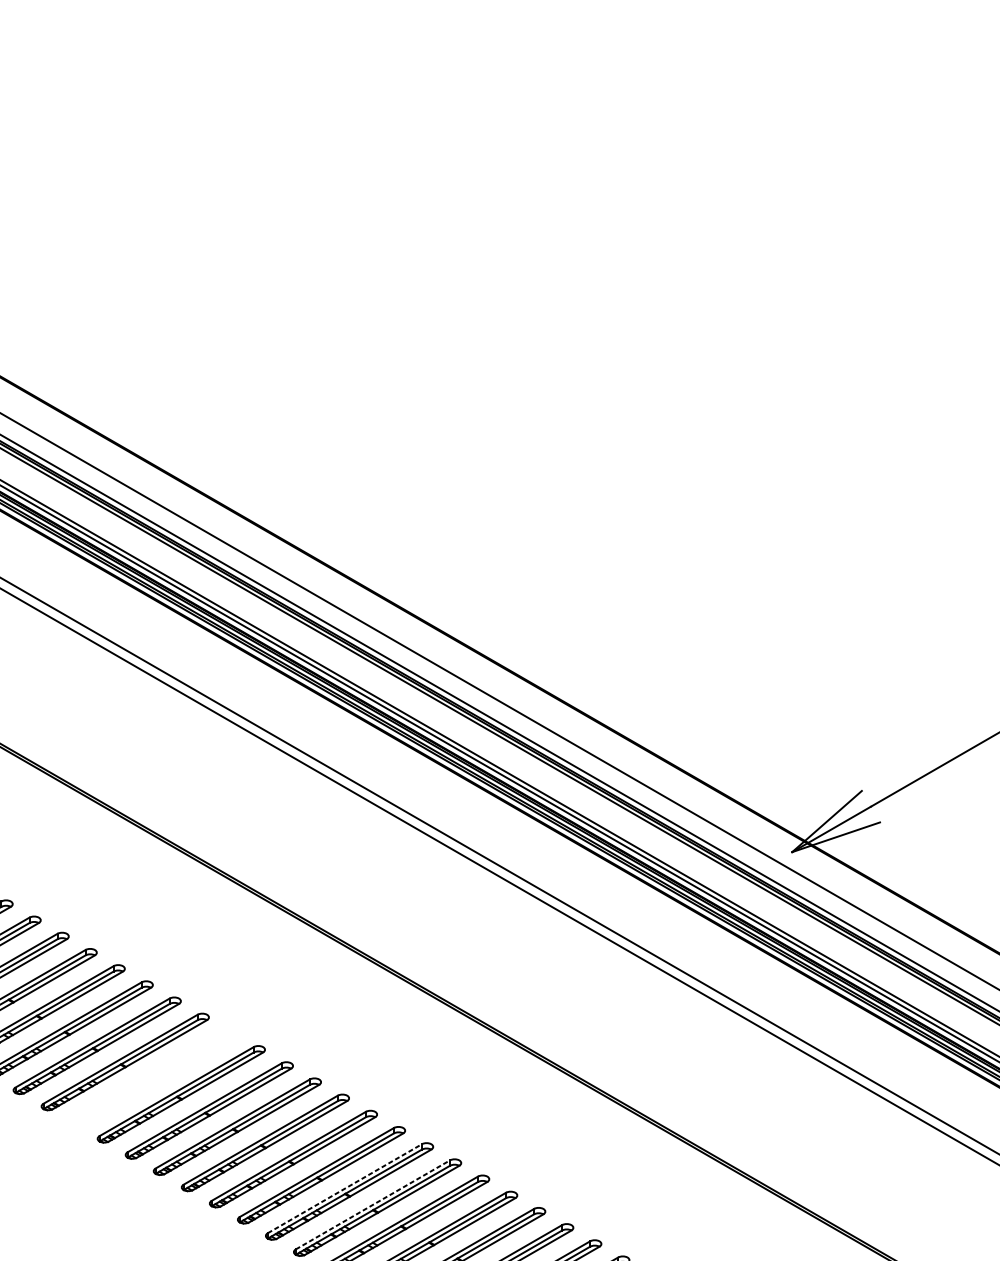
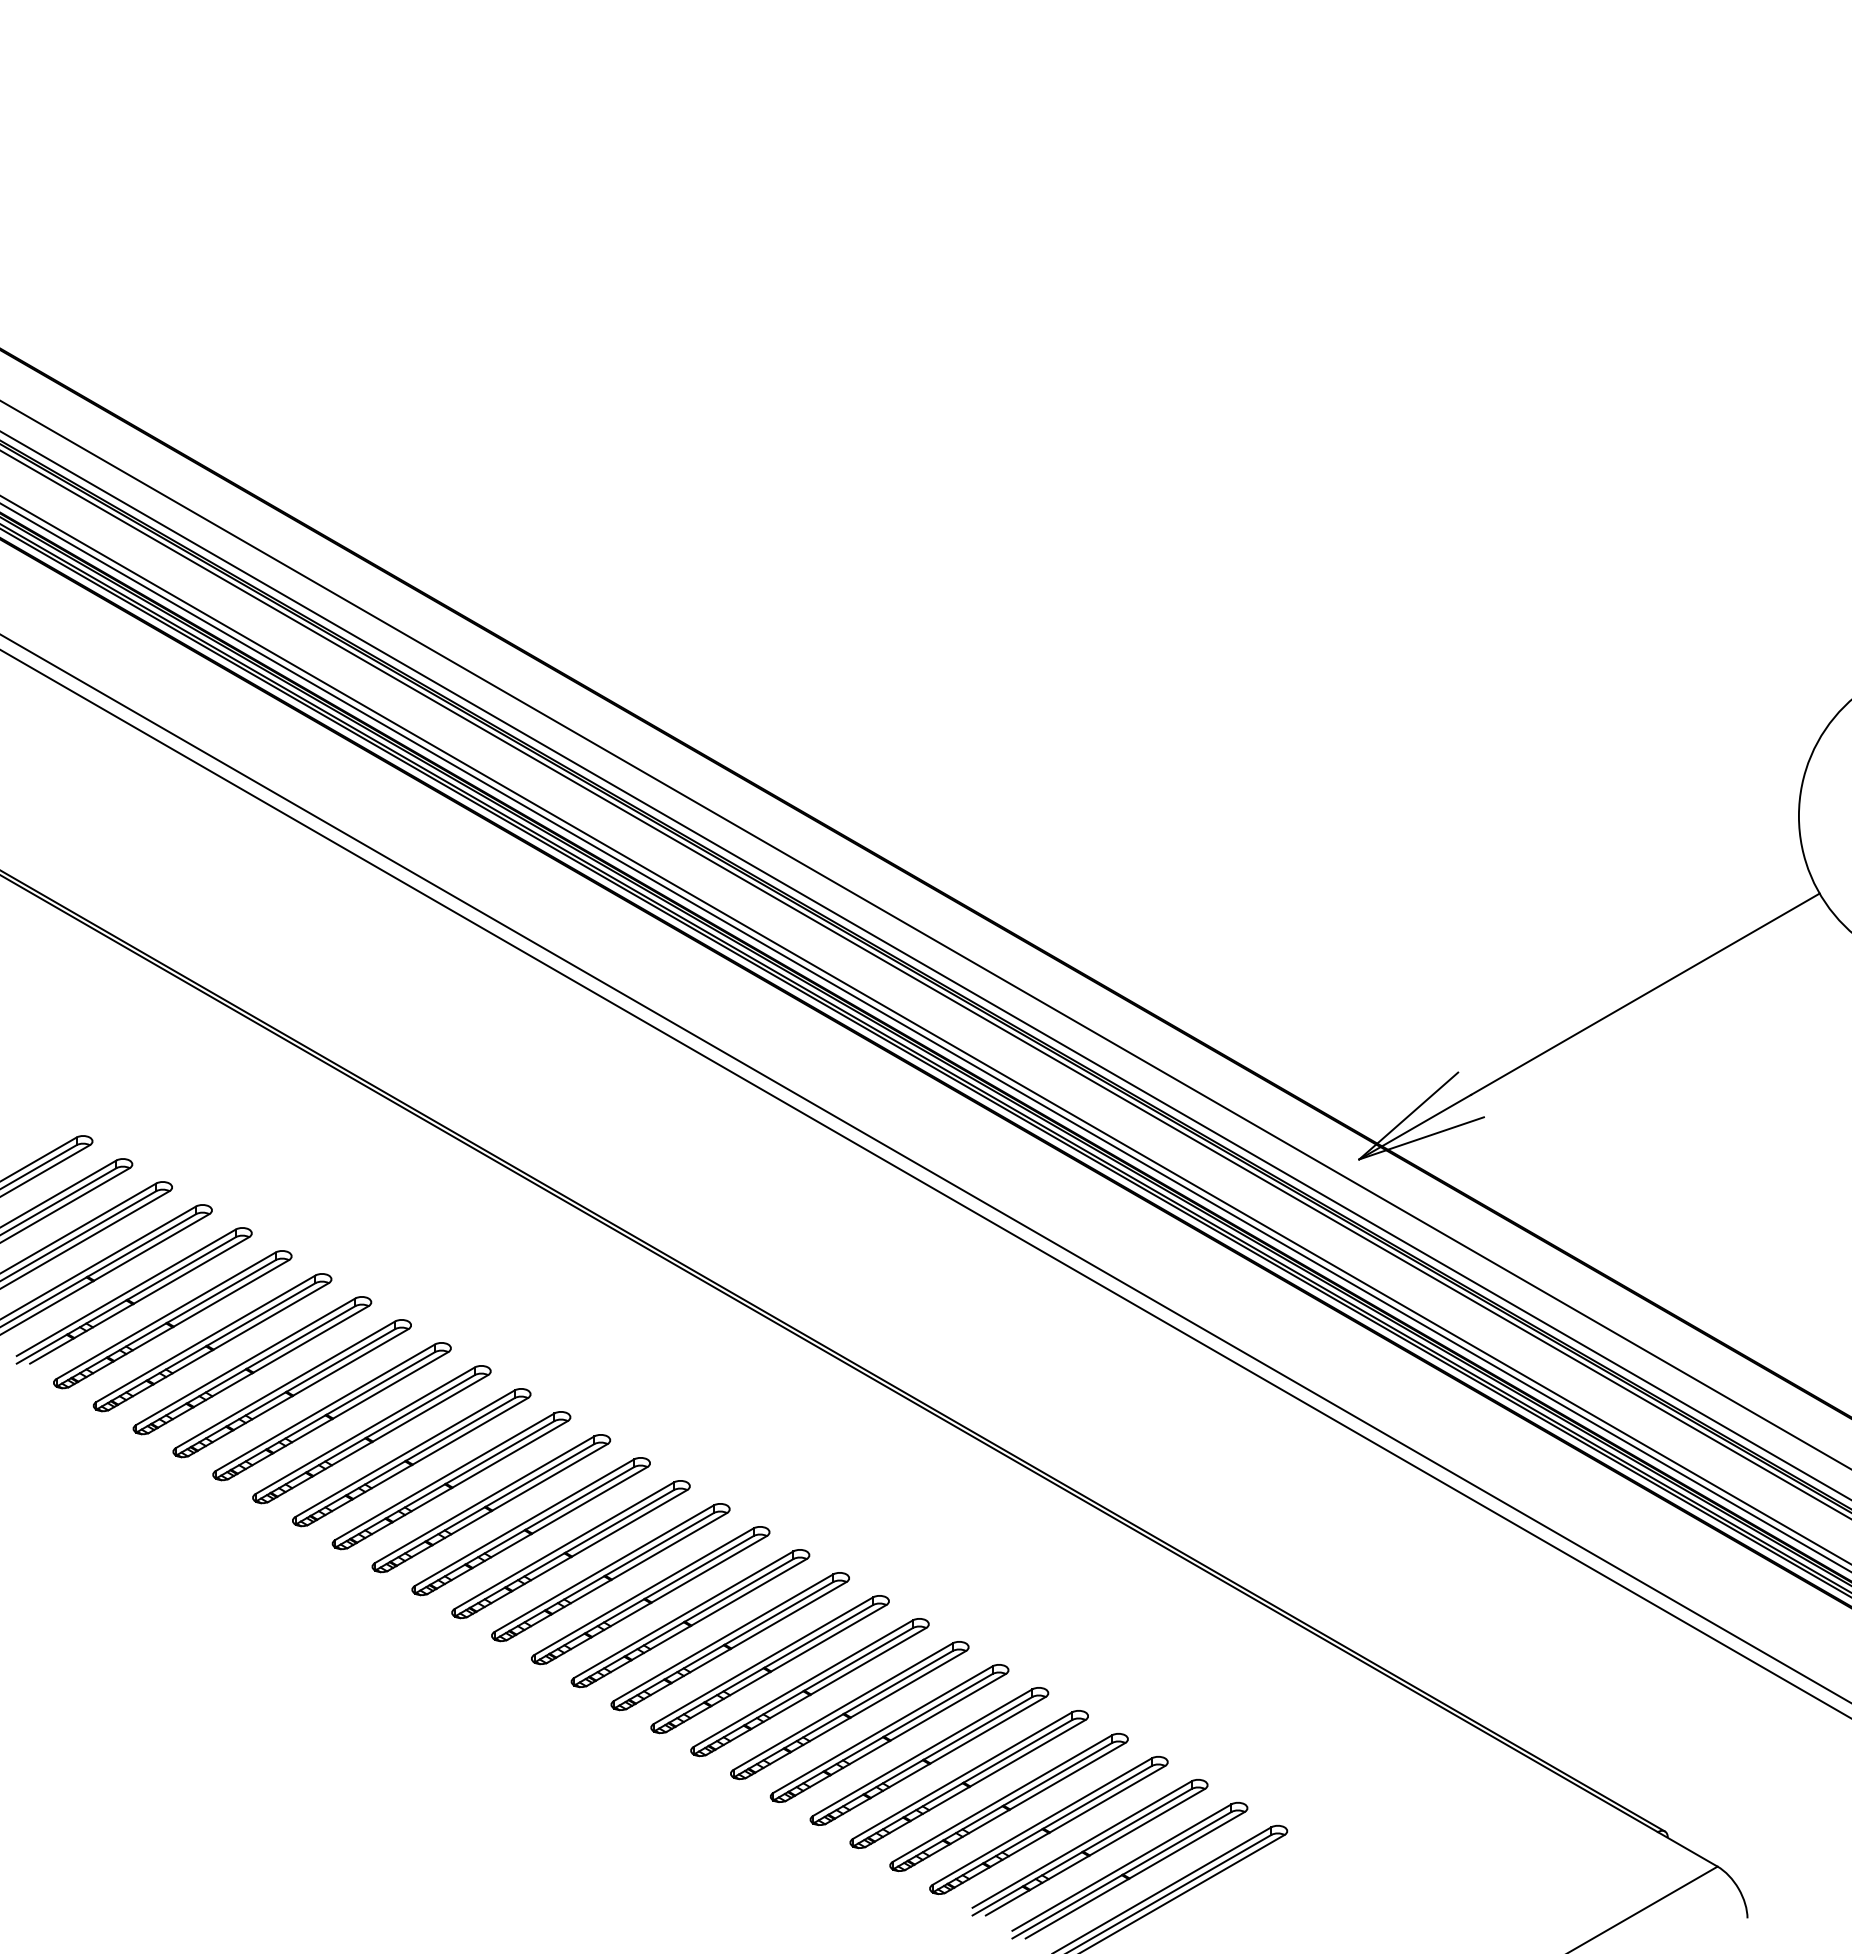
part: (153, 1078) -> (451, 1480), added
line: (345, 1188) -> (724, 1637), dashed -> solid
line: (372, 1204) -> (763, 1660), dashed -> solid

